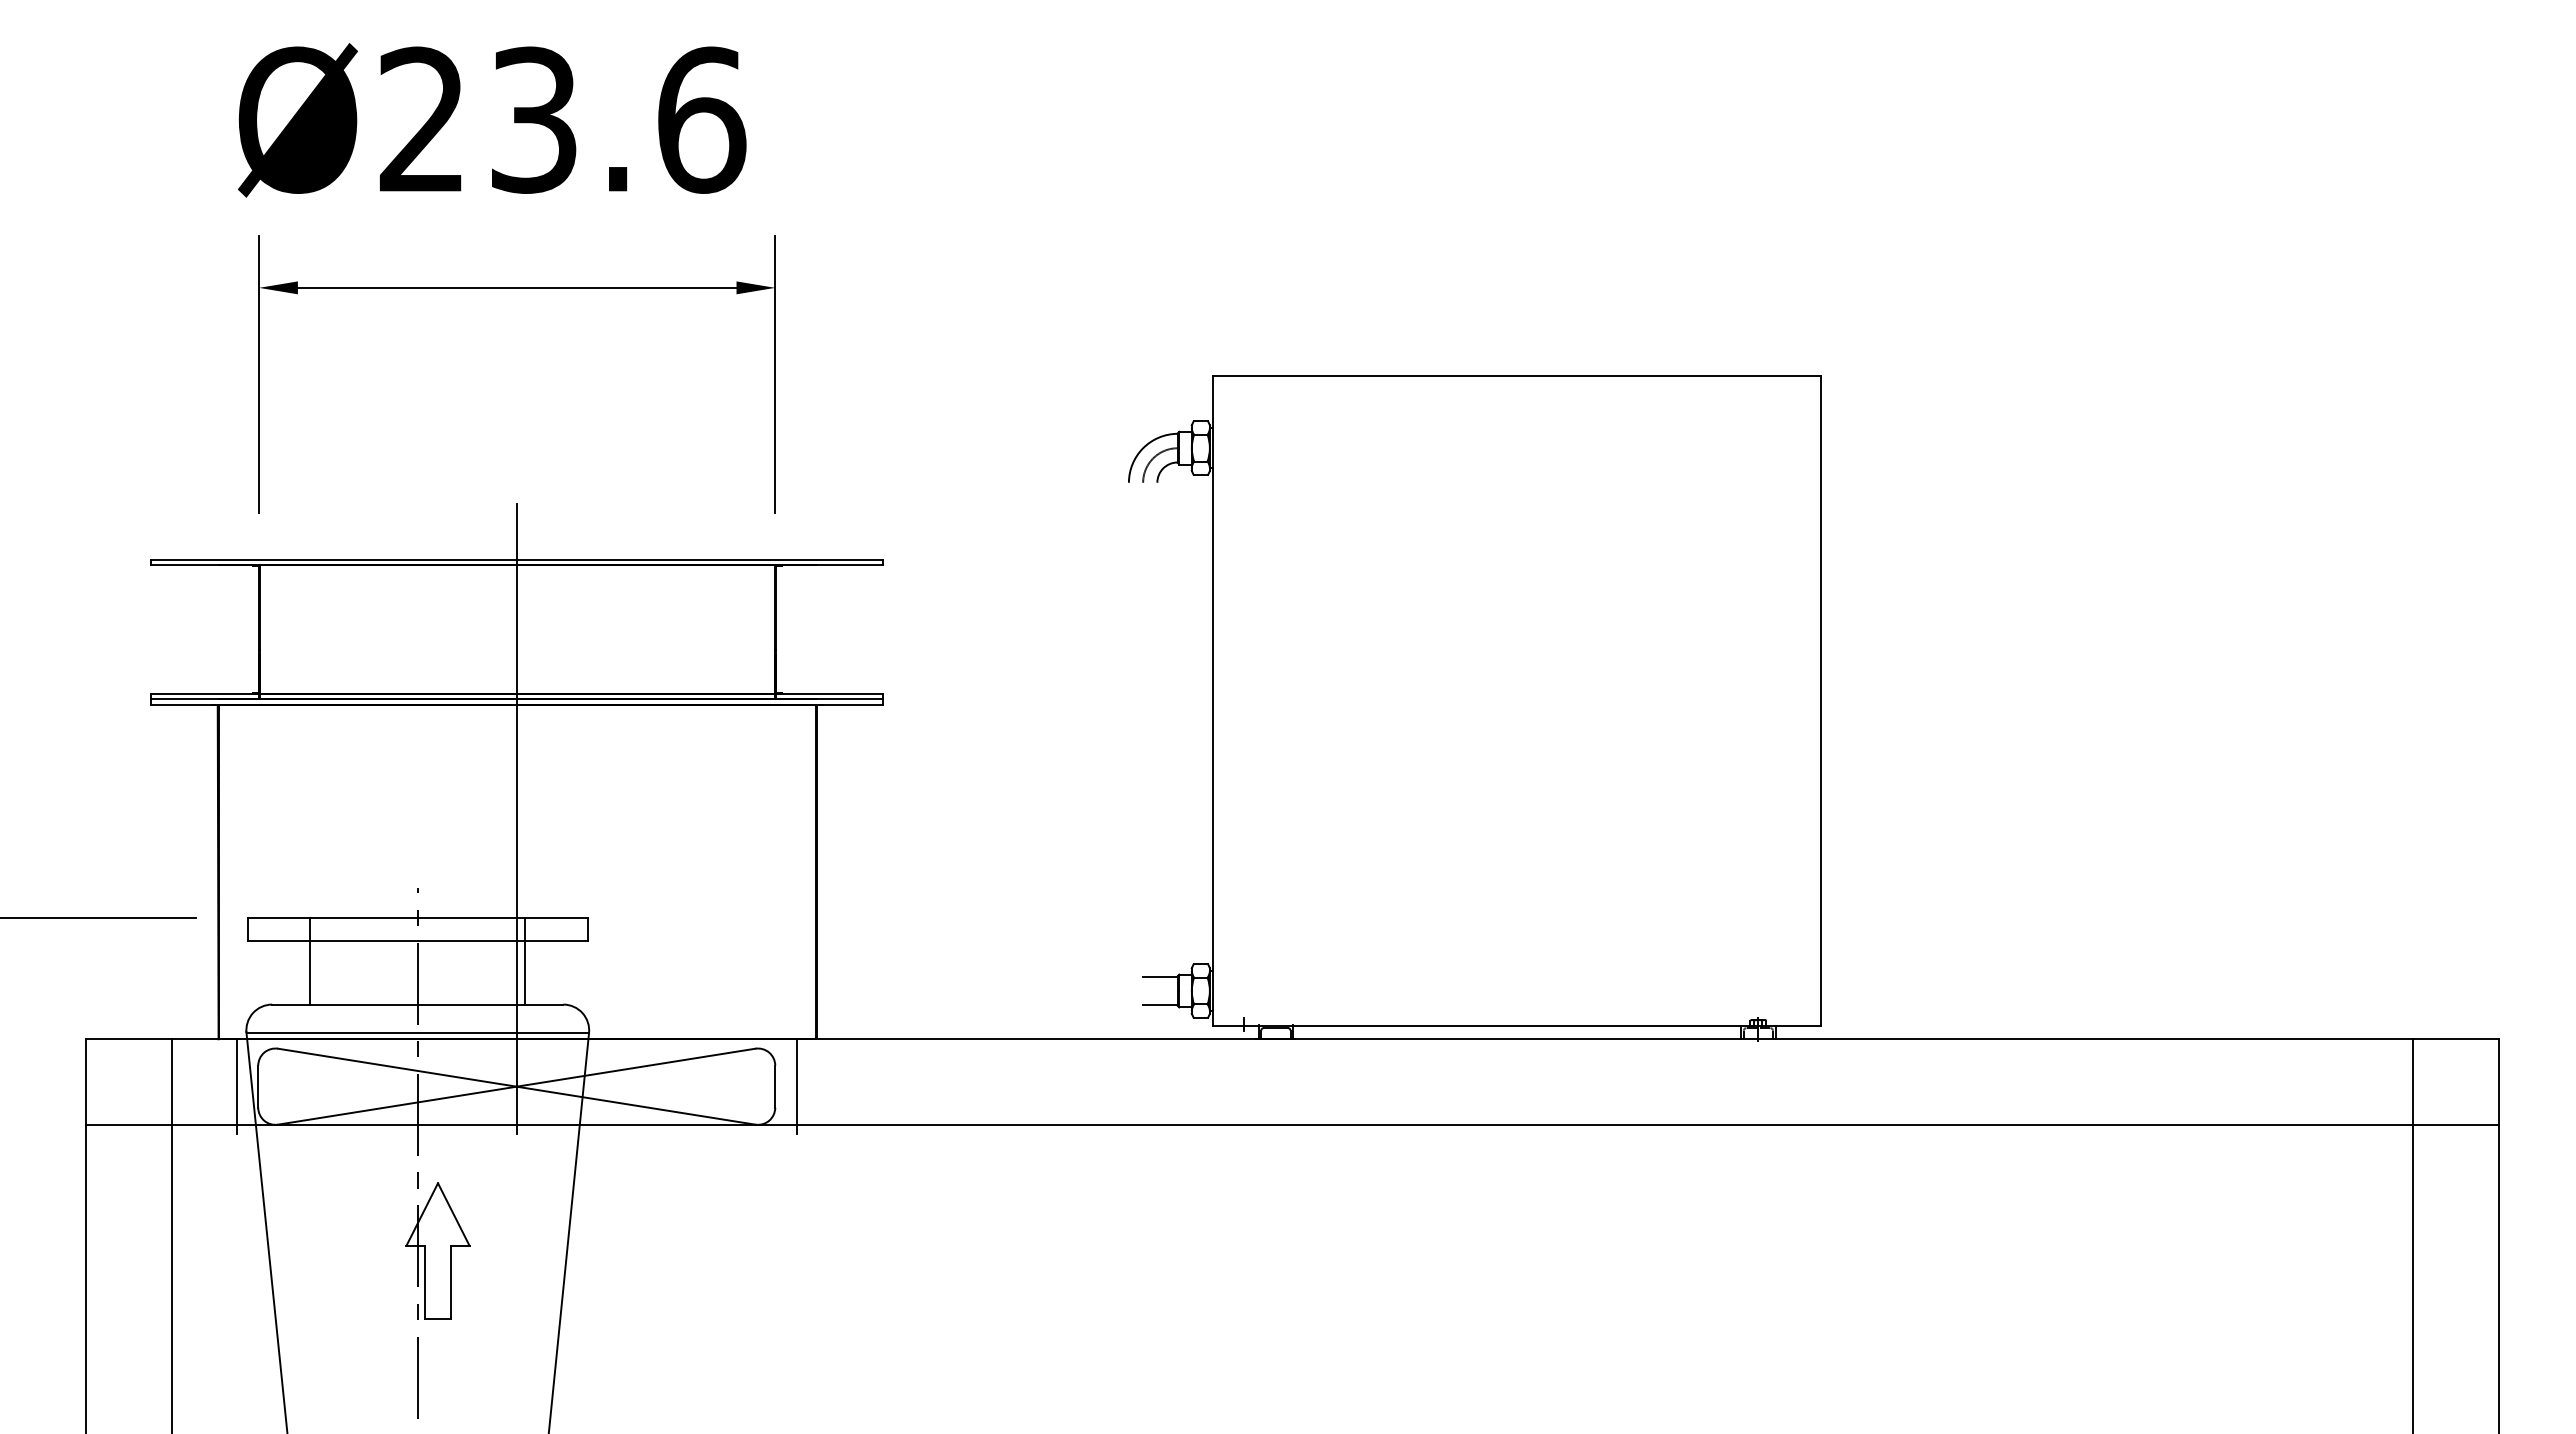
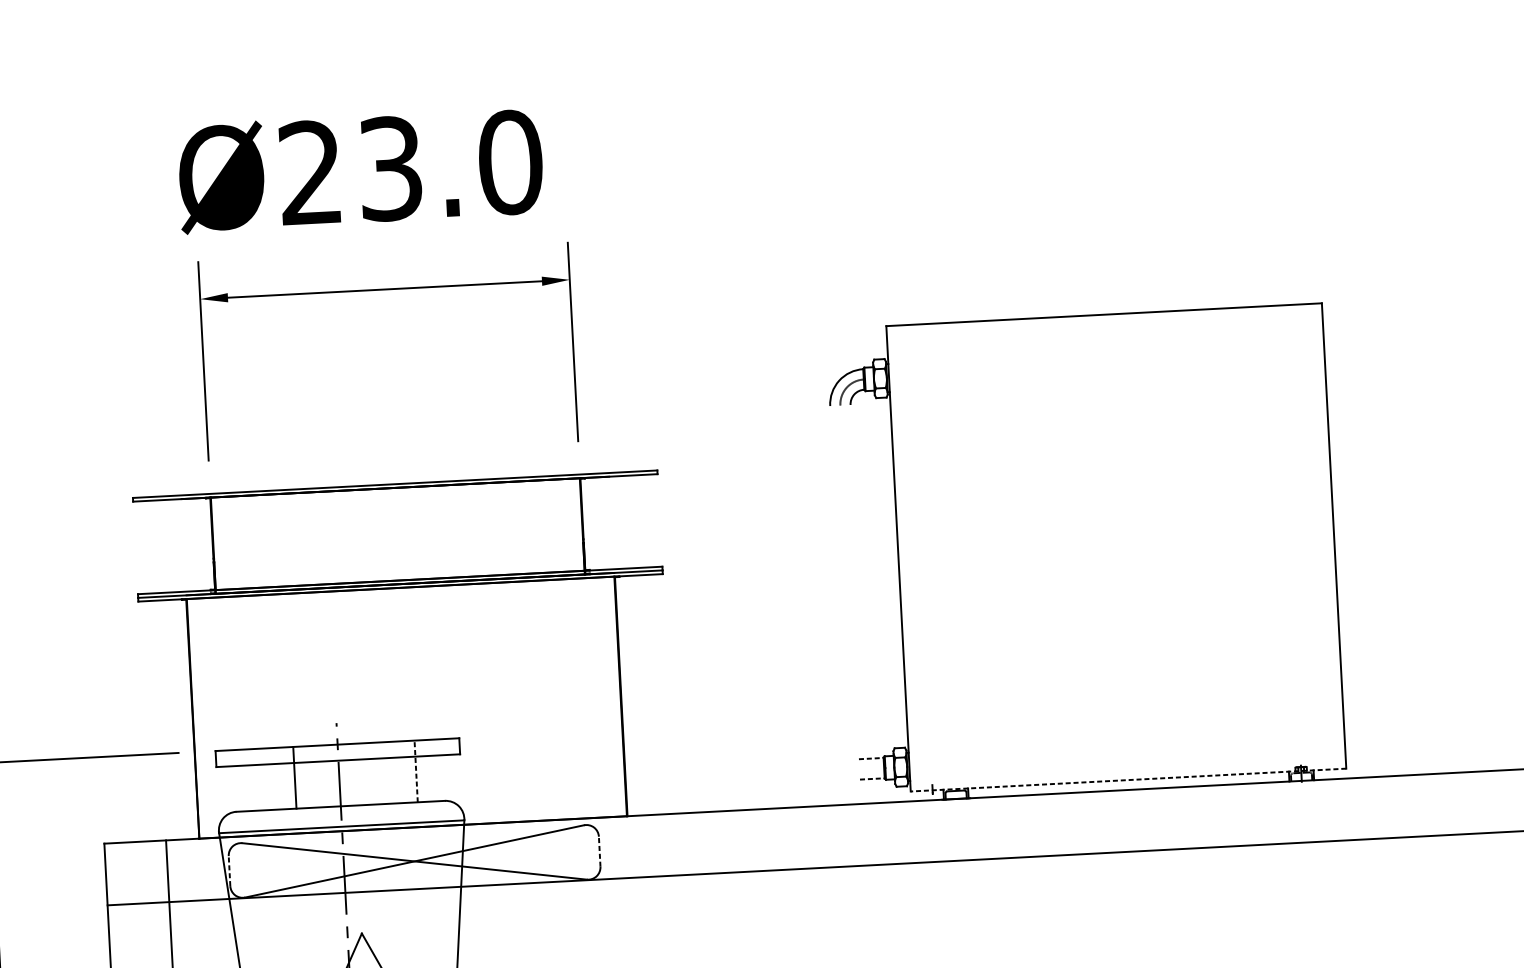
text: (701, 119) -> (510, 162), Ø23.6 -> Ø23.0
line: (516, 818) -> (404, 669), removed
line: (310, 961) -> (295, 777), moved
line: (525, 961) -> (416, 771), solid -> dashed
line: (1160, 976) -> (871, 758), solid -> dashed
line: (1160, 1005) -> (872, 779), solid -> dashed
line: (1516, 1025) -> (1128, 780), solid -> dashed
line: (236, 1086) -> (213, 871), removed
line: (258, 1086) -> (229, 870), solid -> dashed
line: (775, 1086) -> (599, 851), solid -> dashed
line: (796, 1086) -> (614, 850), removed

